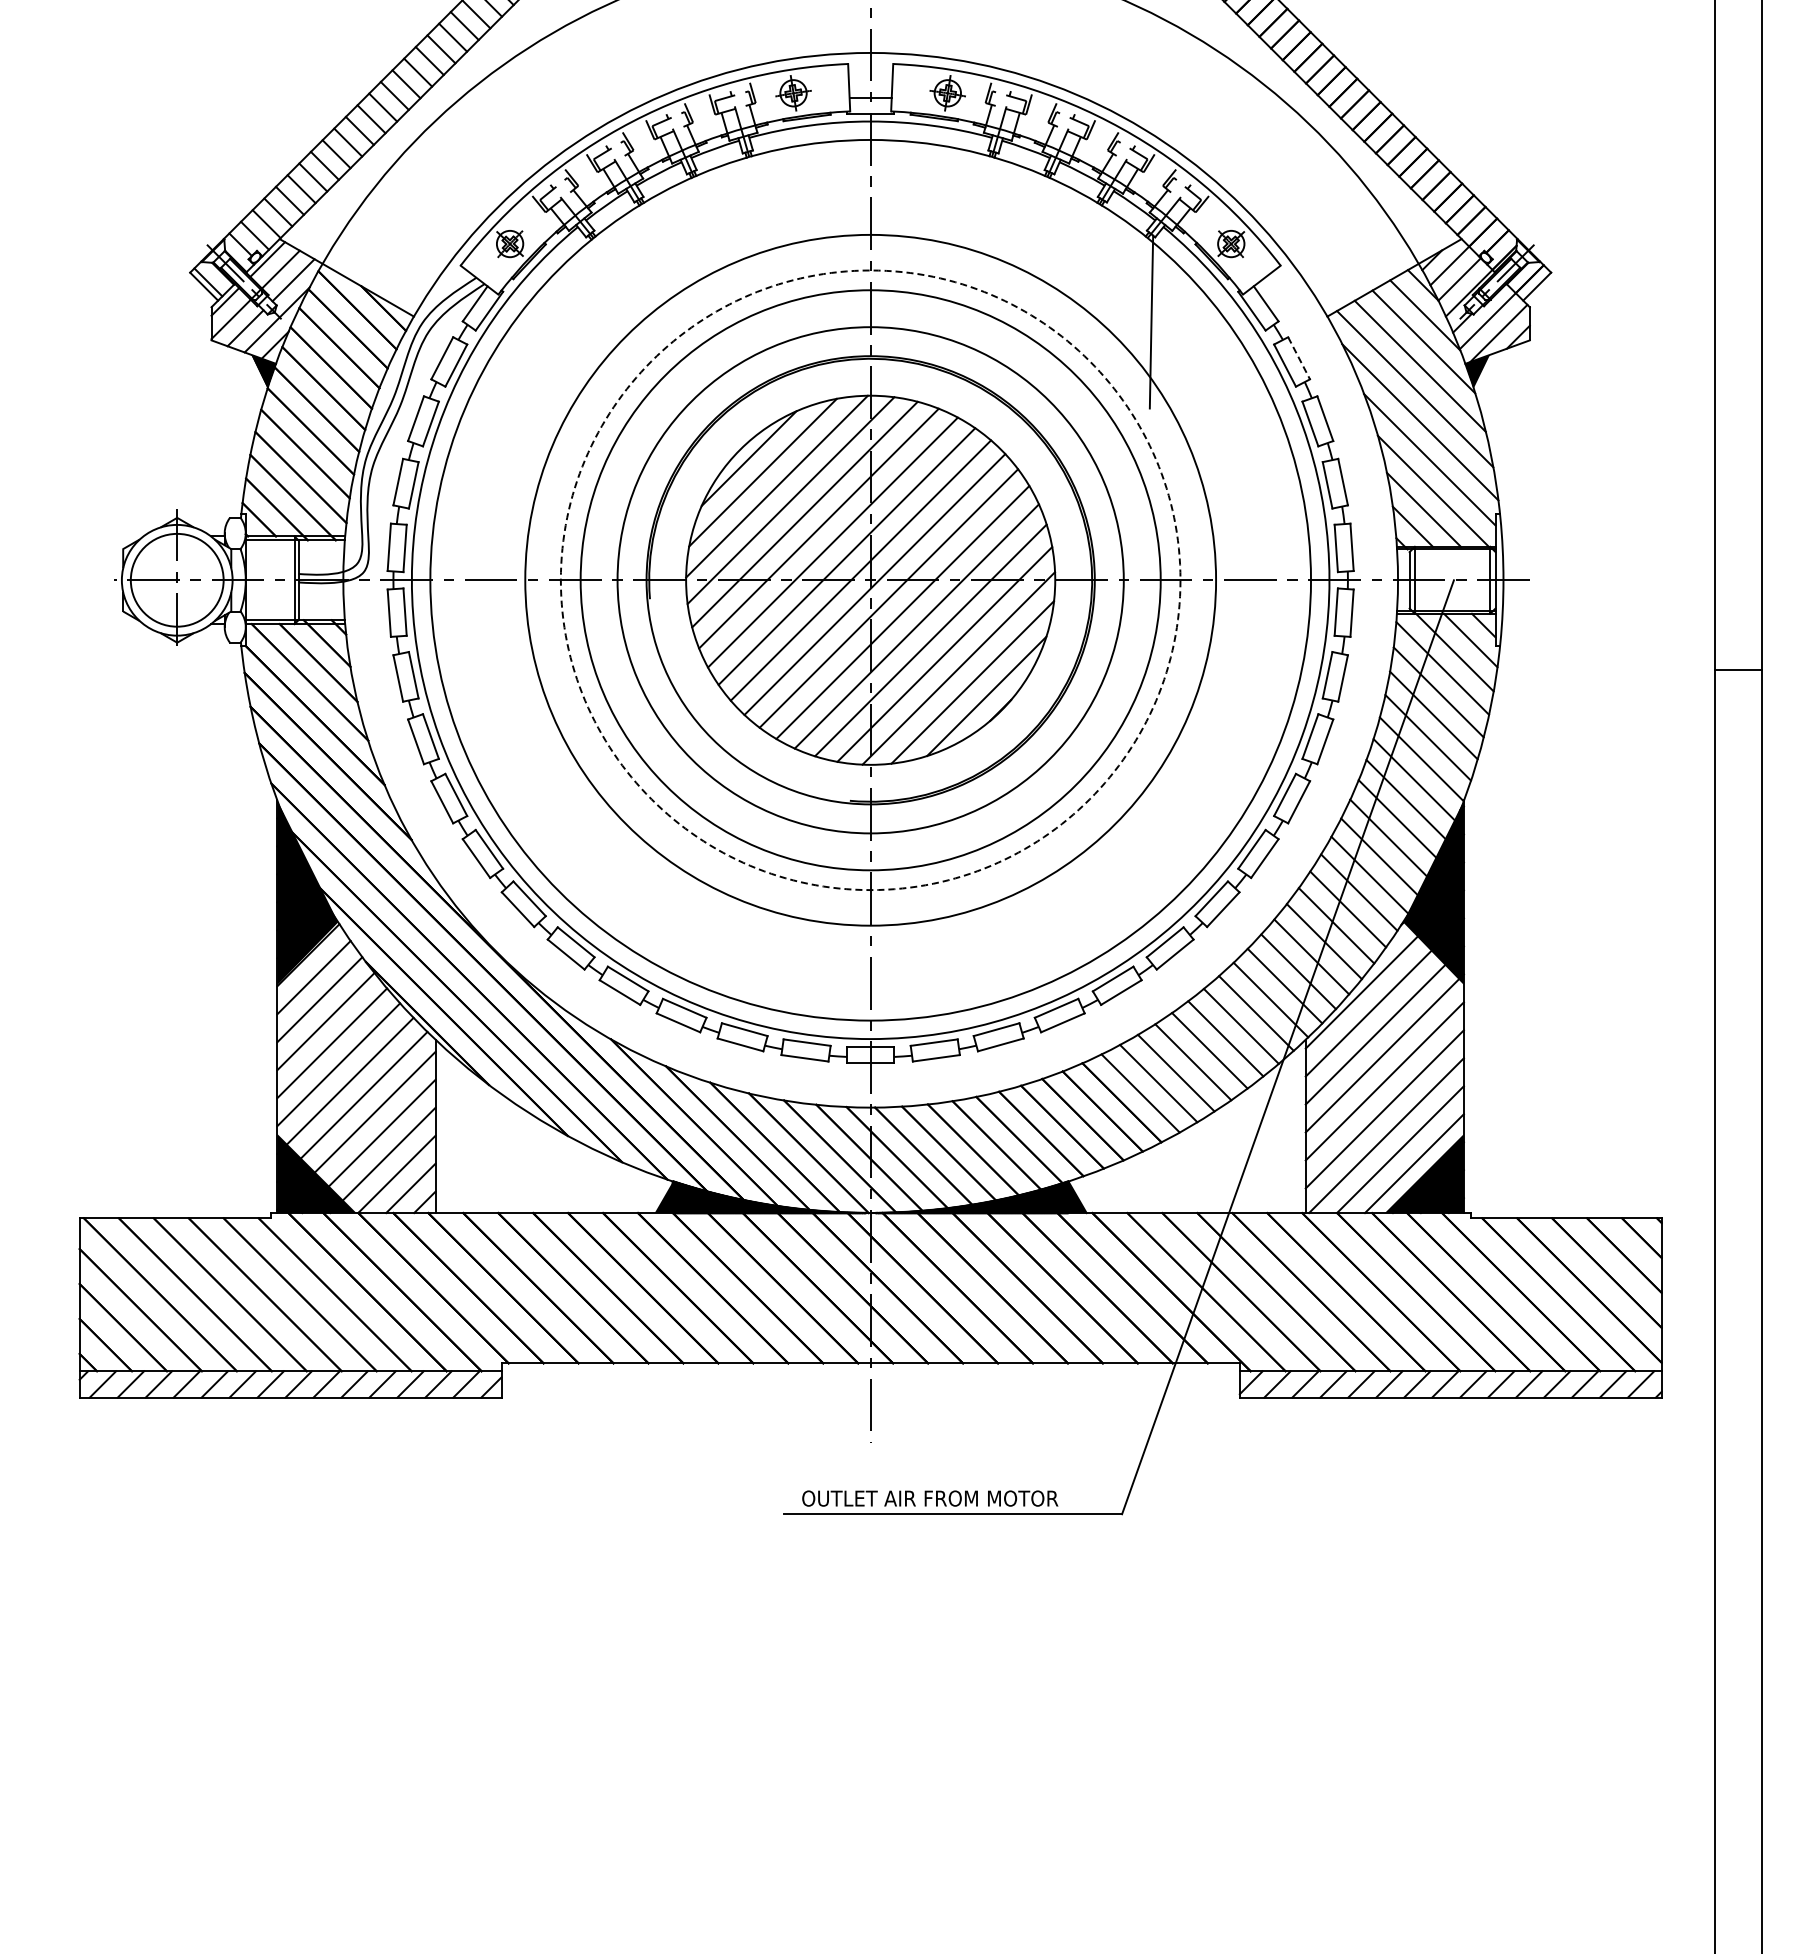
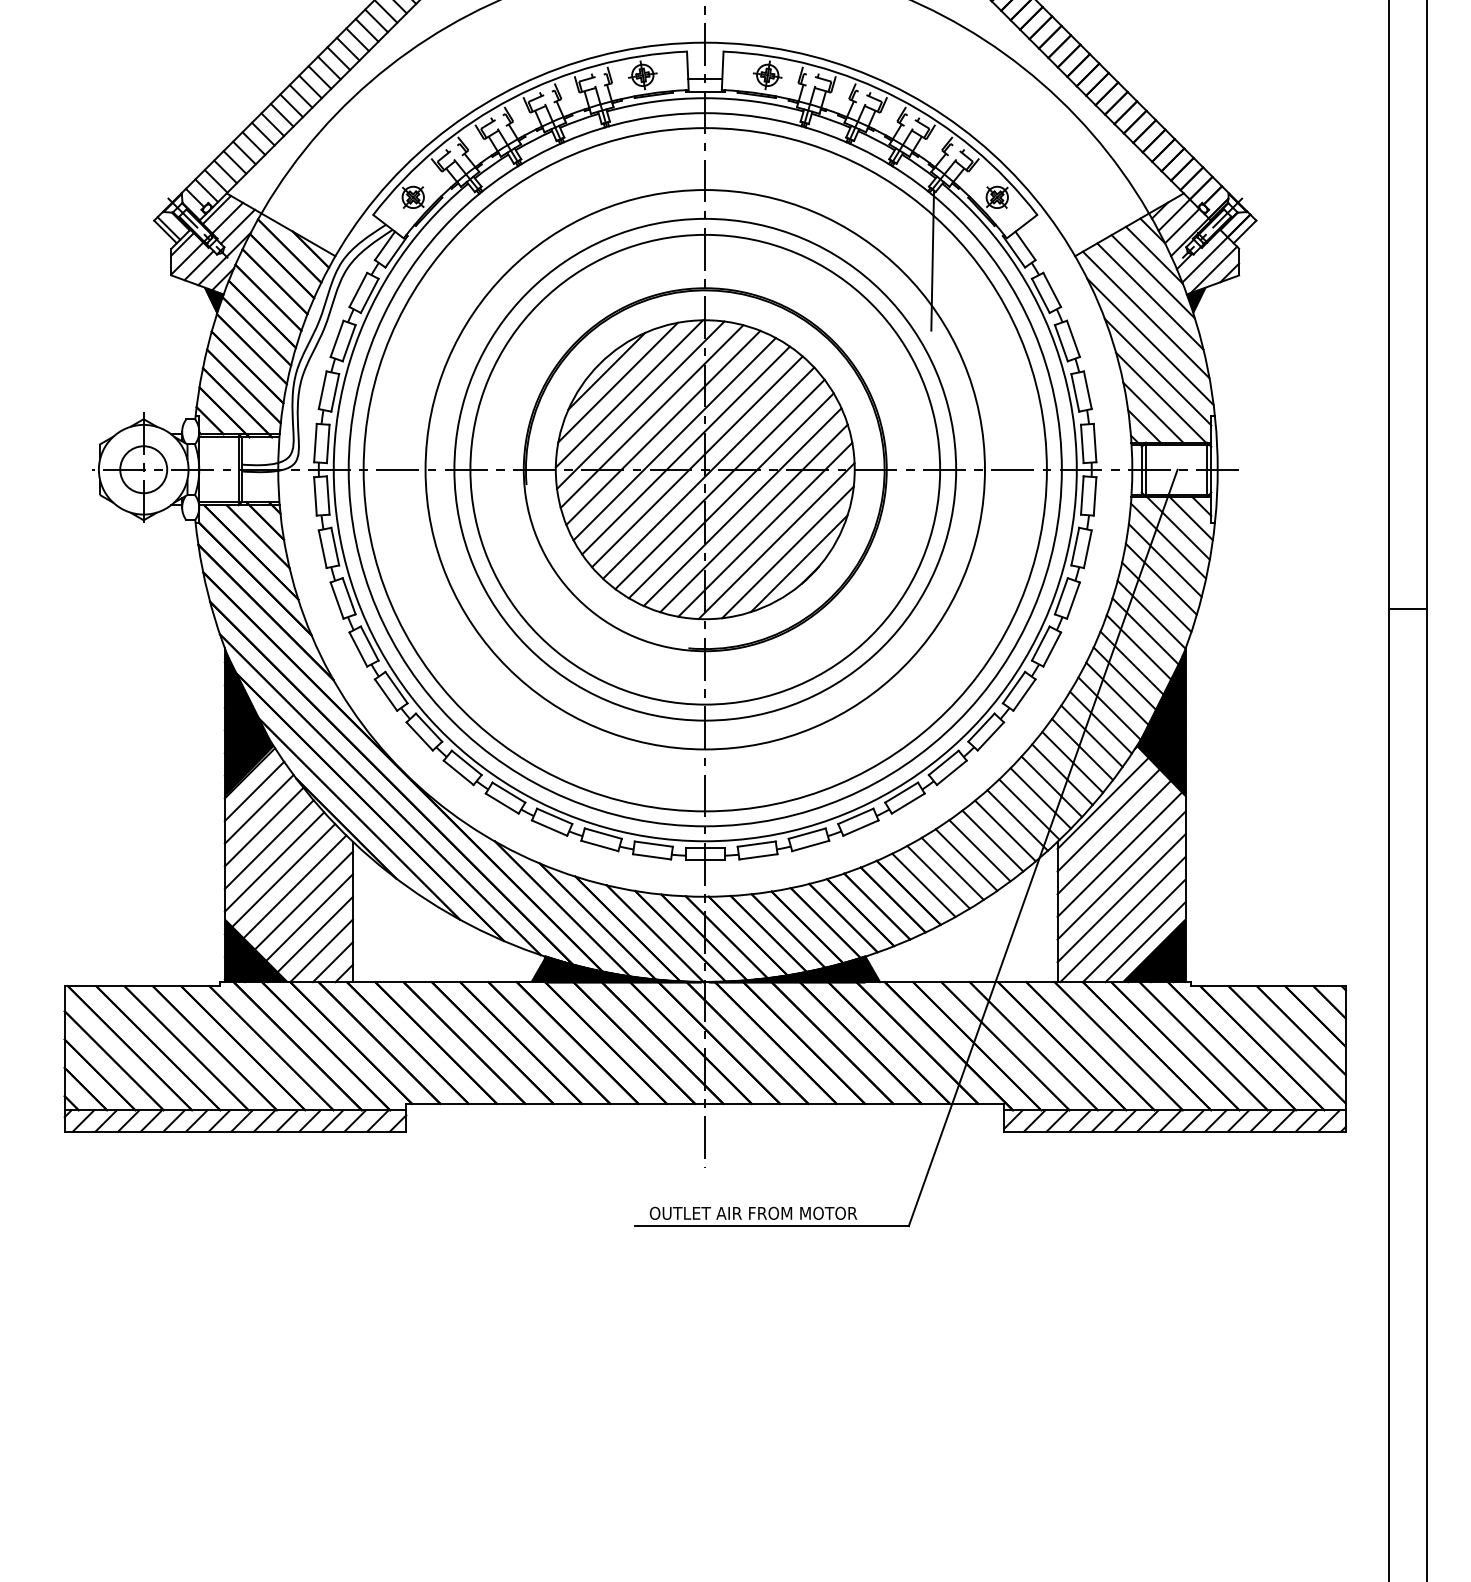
line: (1299, 358) -> (1052, 290), dashed -> solid
circle: (177, 580) -> (143, 469), size x0.62
circle: (870, 580) -> (705, 469), dashed -> solid
circle: (870, 580) -> (705, 469), size x1.67
line: (1738, 669) -> (1408, 608), moved

